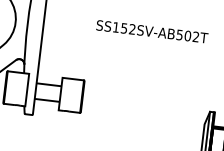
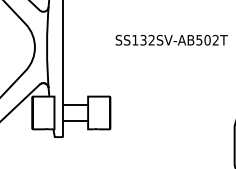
text: (124, 27) -> (143, 39), SS152SV-AB502T -> SS132SV-AB502T

